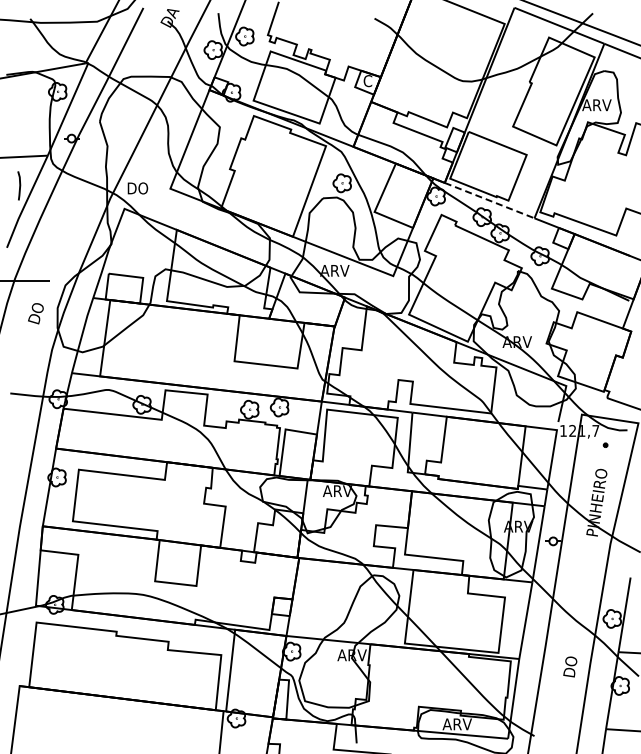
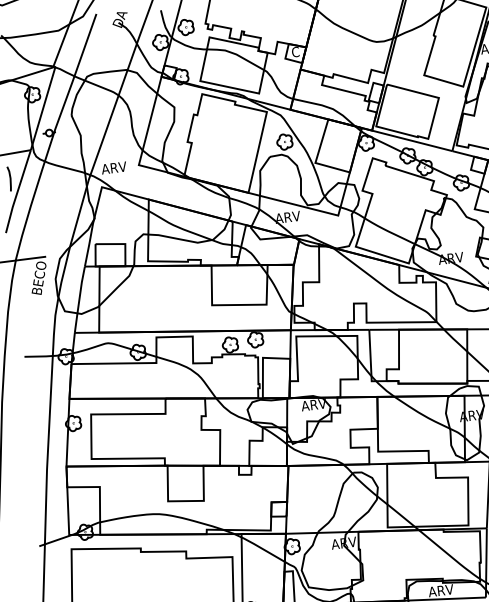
text: (140, 188) -> (113, 168), DO -> ARV
line: (490, 200) -> (412, 140), dashed -> solid
text: (39, 303) -> (39, 277), DO -> BECO

